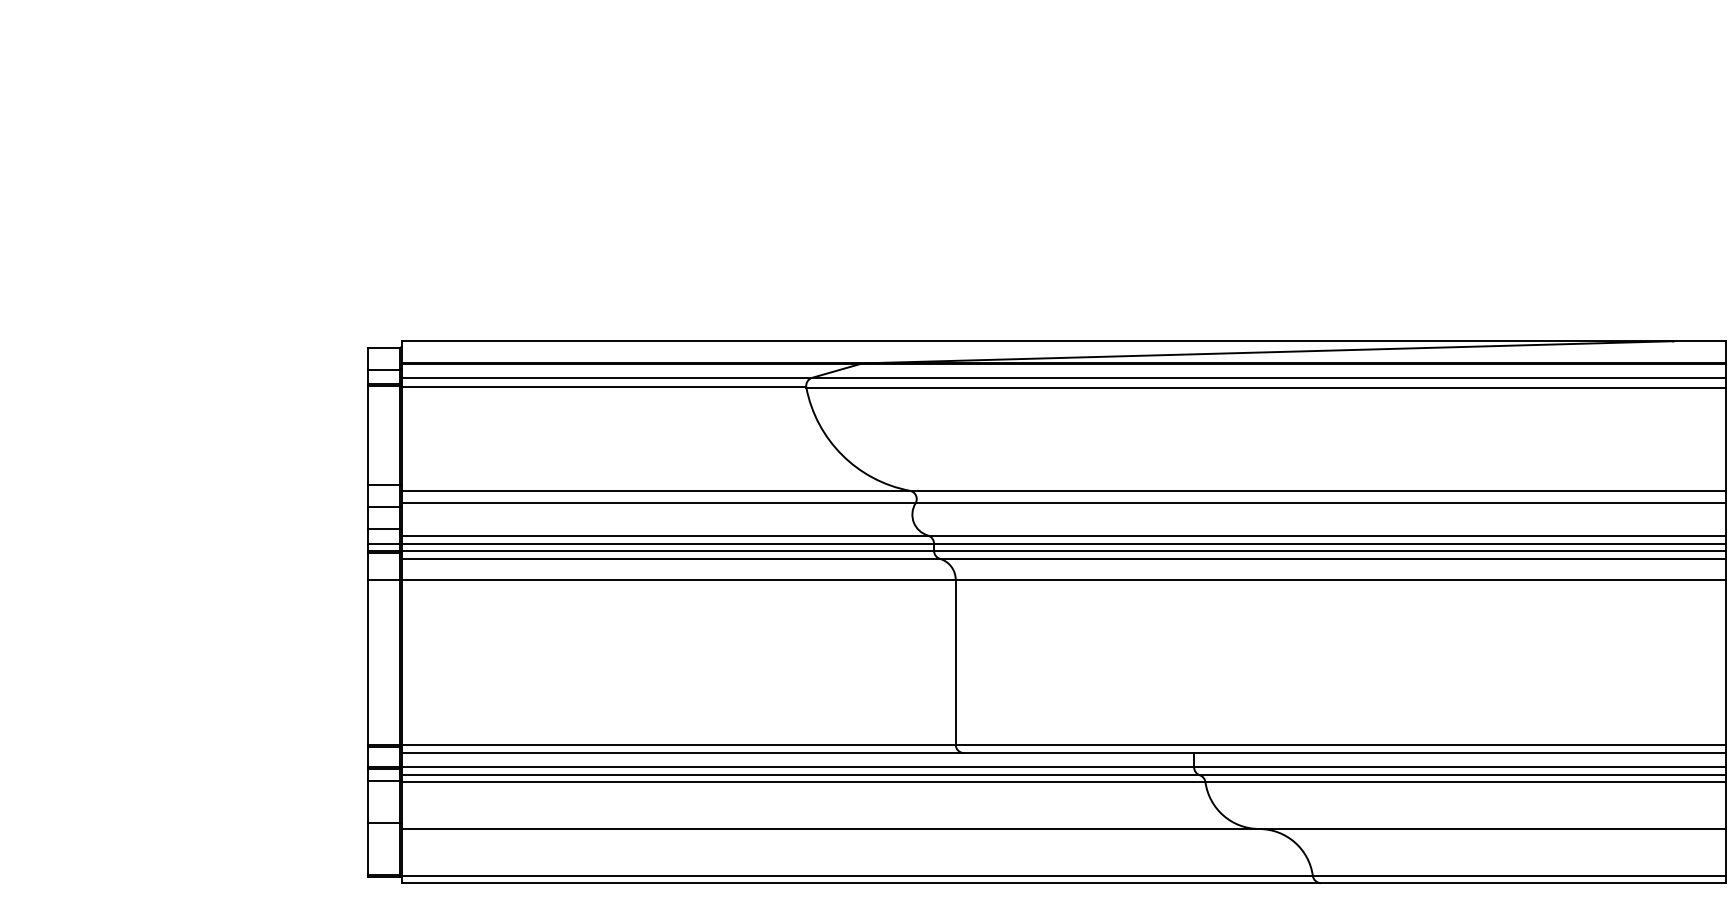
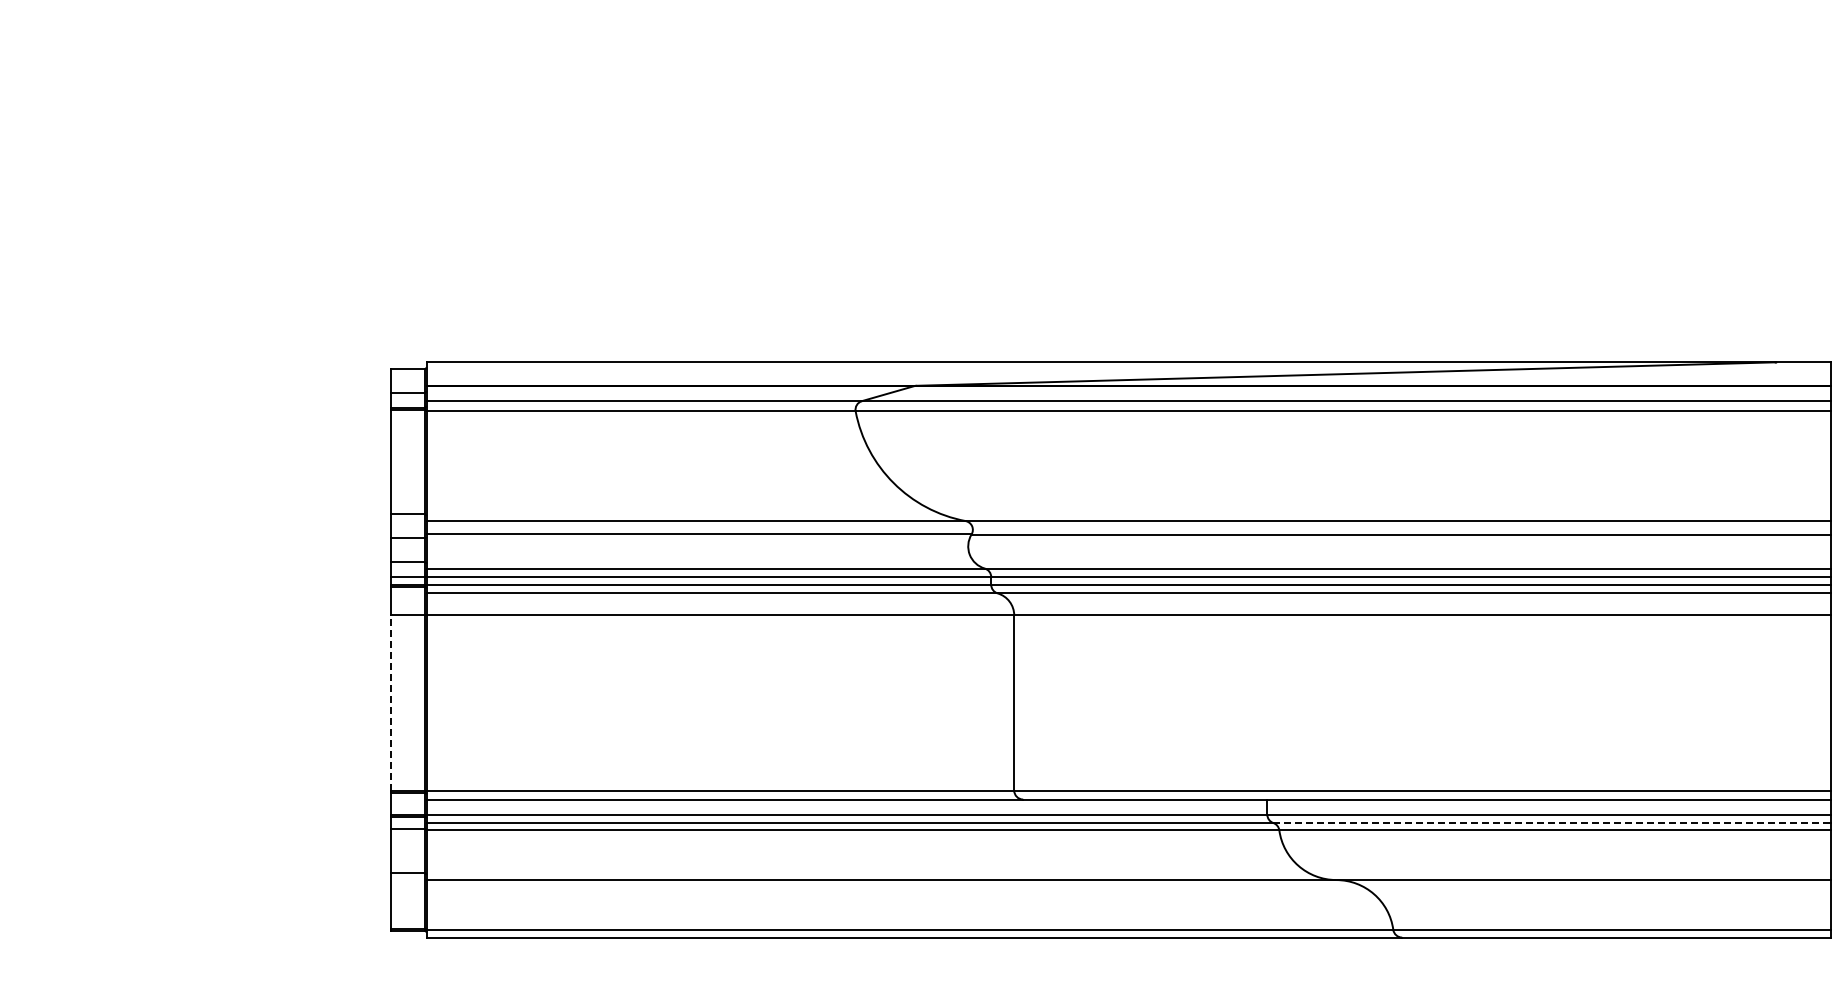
line: (368, 662) -> (390, 703), solid -> dashed
line: (1462, 775) -> (1552, 823), solid -> dashed

